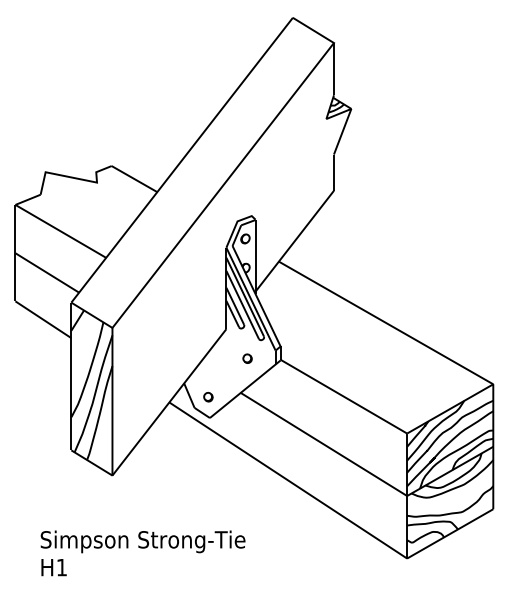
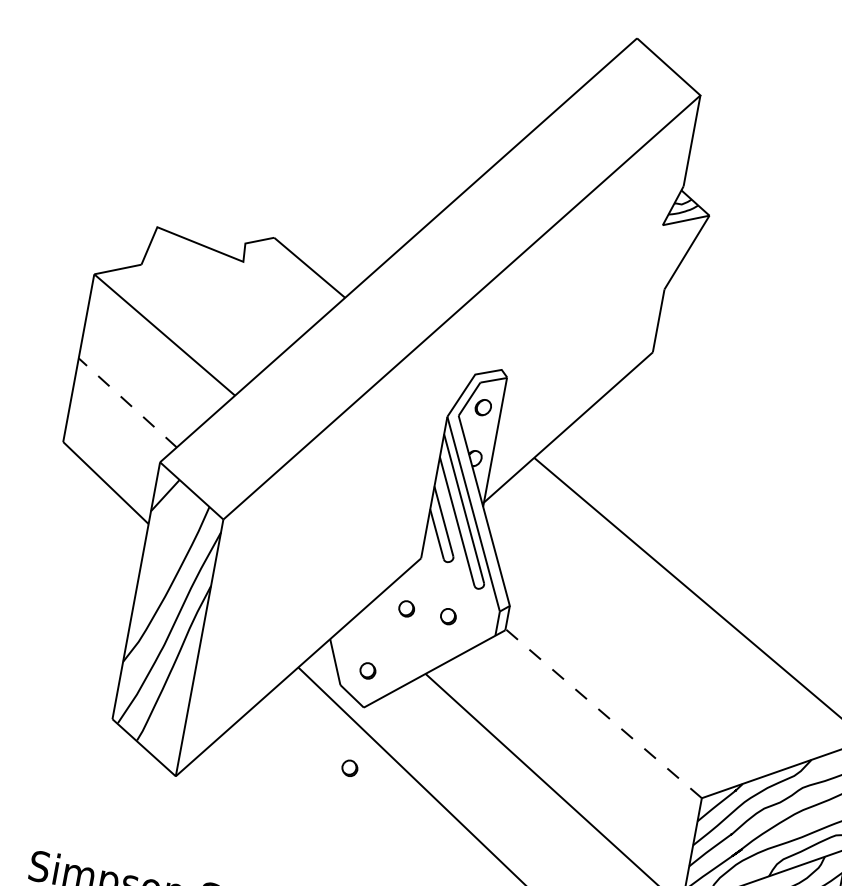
line: (46, 272) -> (126, 401), solid -> dashed
part: (223, 358) -> (406, 608), added
line: (343, 396) -> (603, 713), solid -> dashed
part: (208, 453) -> (349, 768), added

